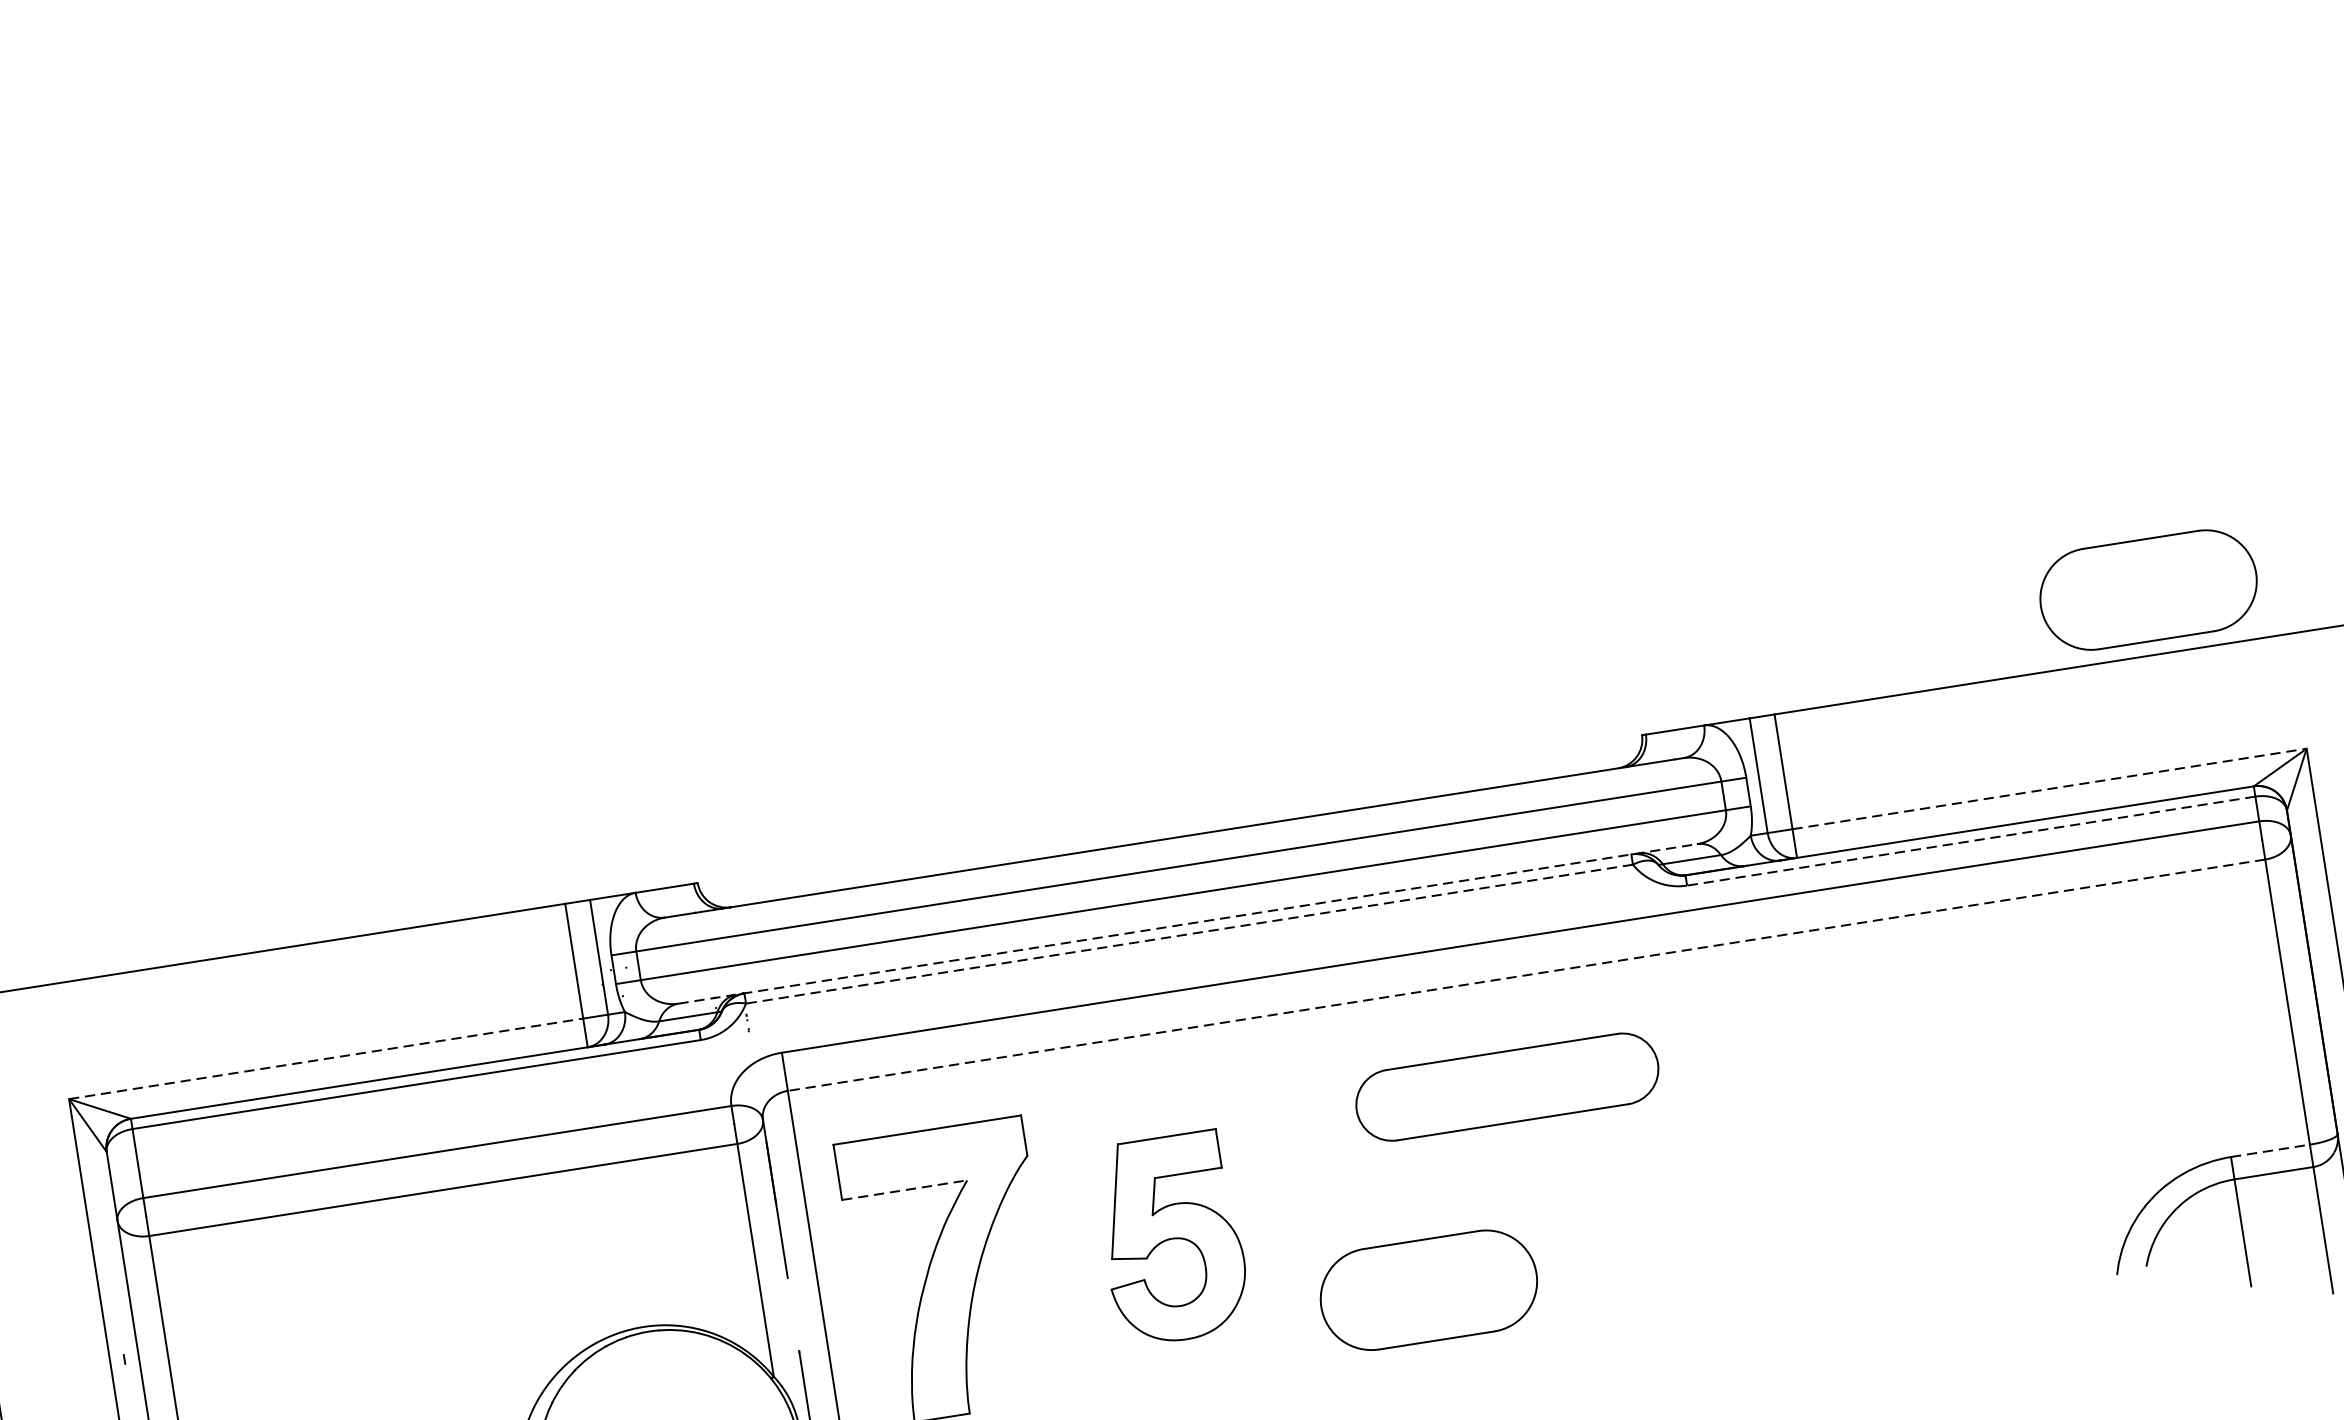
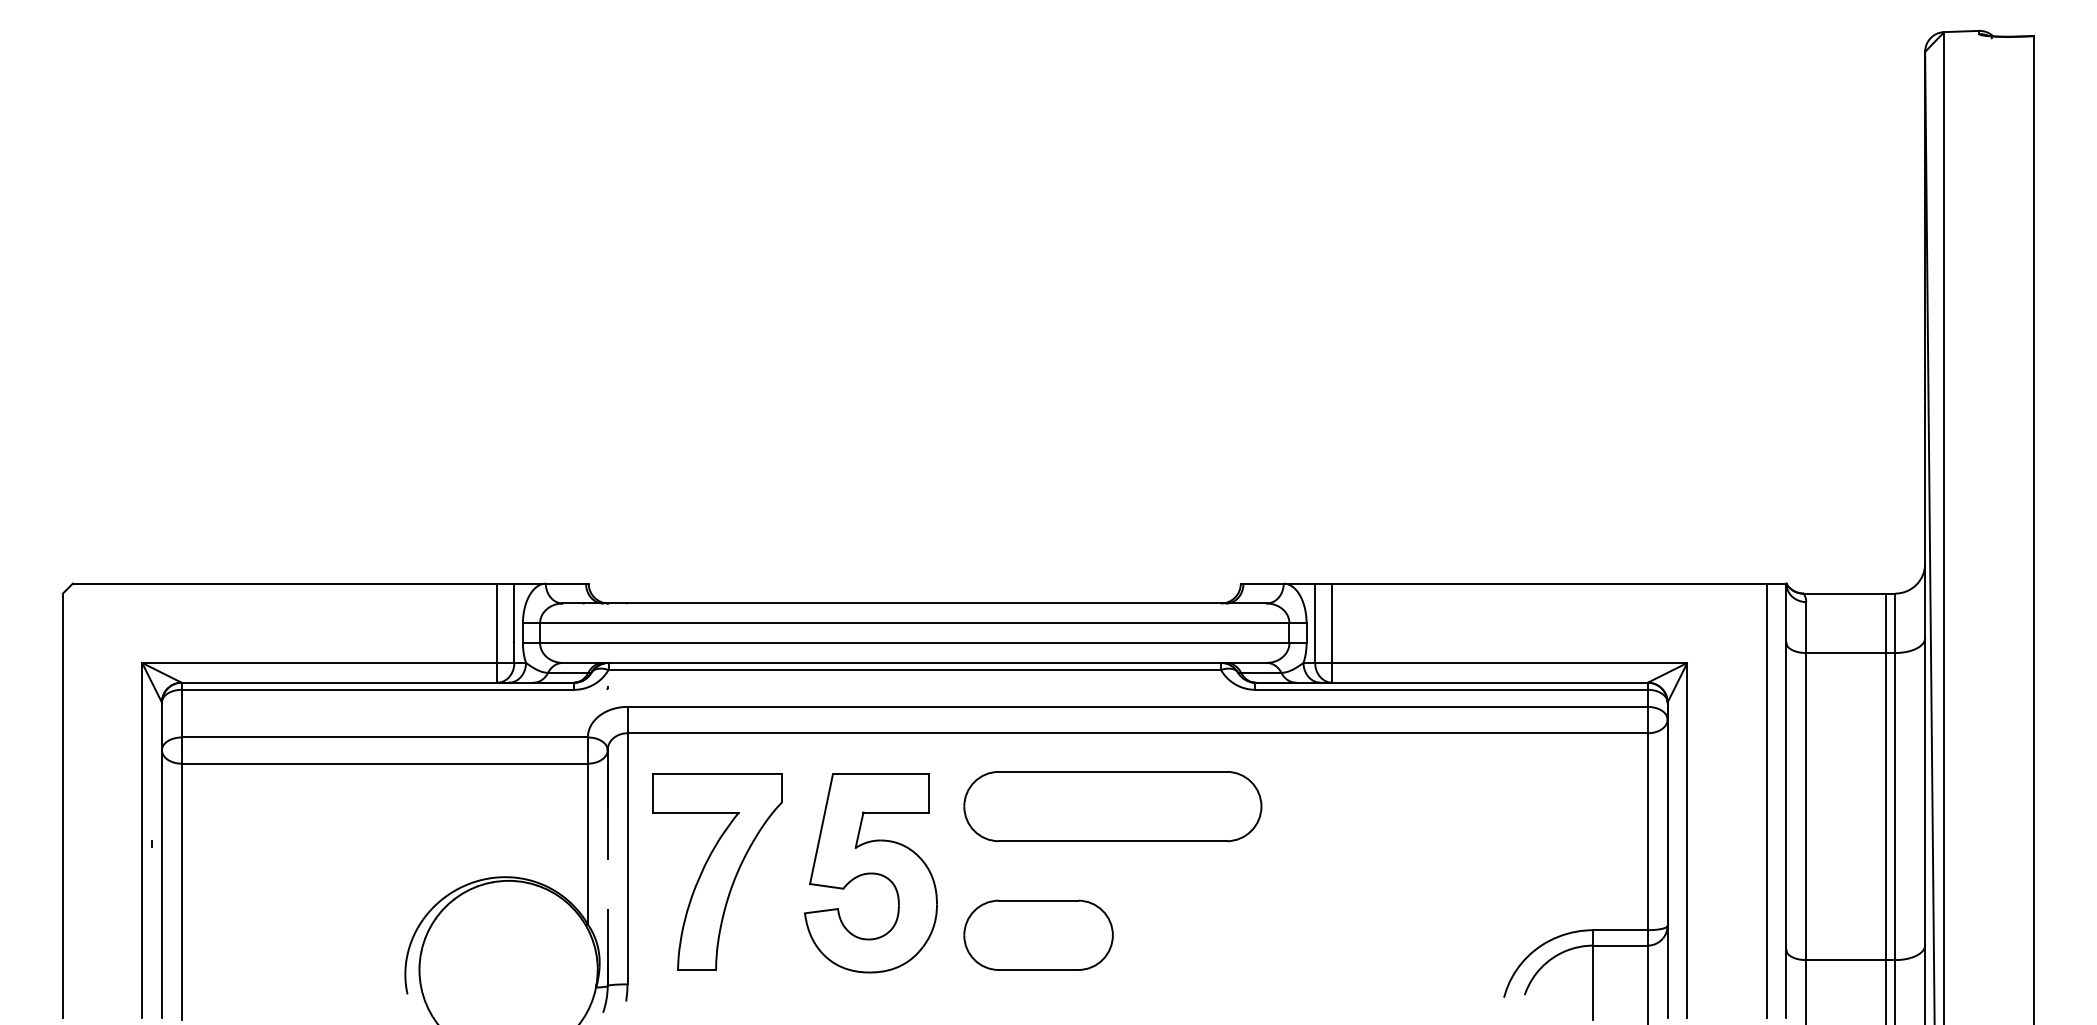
part: (2148, 588) -> (1597, 538), removed
line: (2048, 788) -> (1509, 662), dashed -> solid
line: (1971, 840) -> (1451, 689), dashed -> solid
line: (1187, 923) -> (914, 662), dashed -> solid
line: (1189, 934) -> (914, 670), dashed -> solid
line: (1526, 975) -> (1137, 733), dashed -> solid
line: (325, 1058) -> (319, 662), dashed -> solid
part: (1506, 1086) -> (1112, 806), size x1.43
line: (2271, 1151) -> (1621, 930), dashed -> solid
line: (905, 1189) -> (696, 812), dashed -> solid
part: (1171, 1238) -> (870, 873), size x1.43

